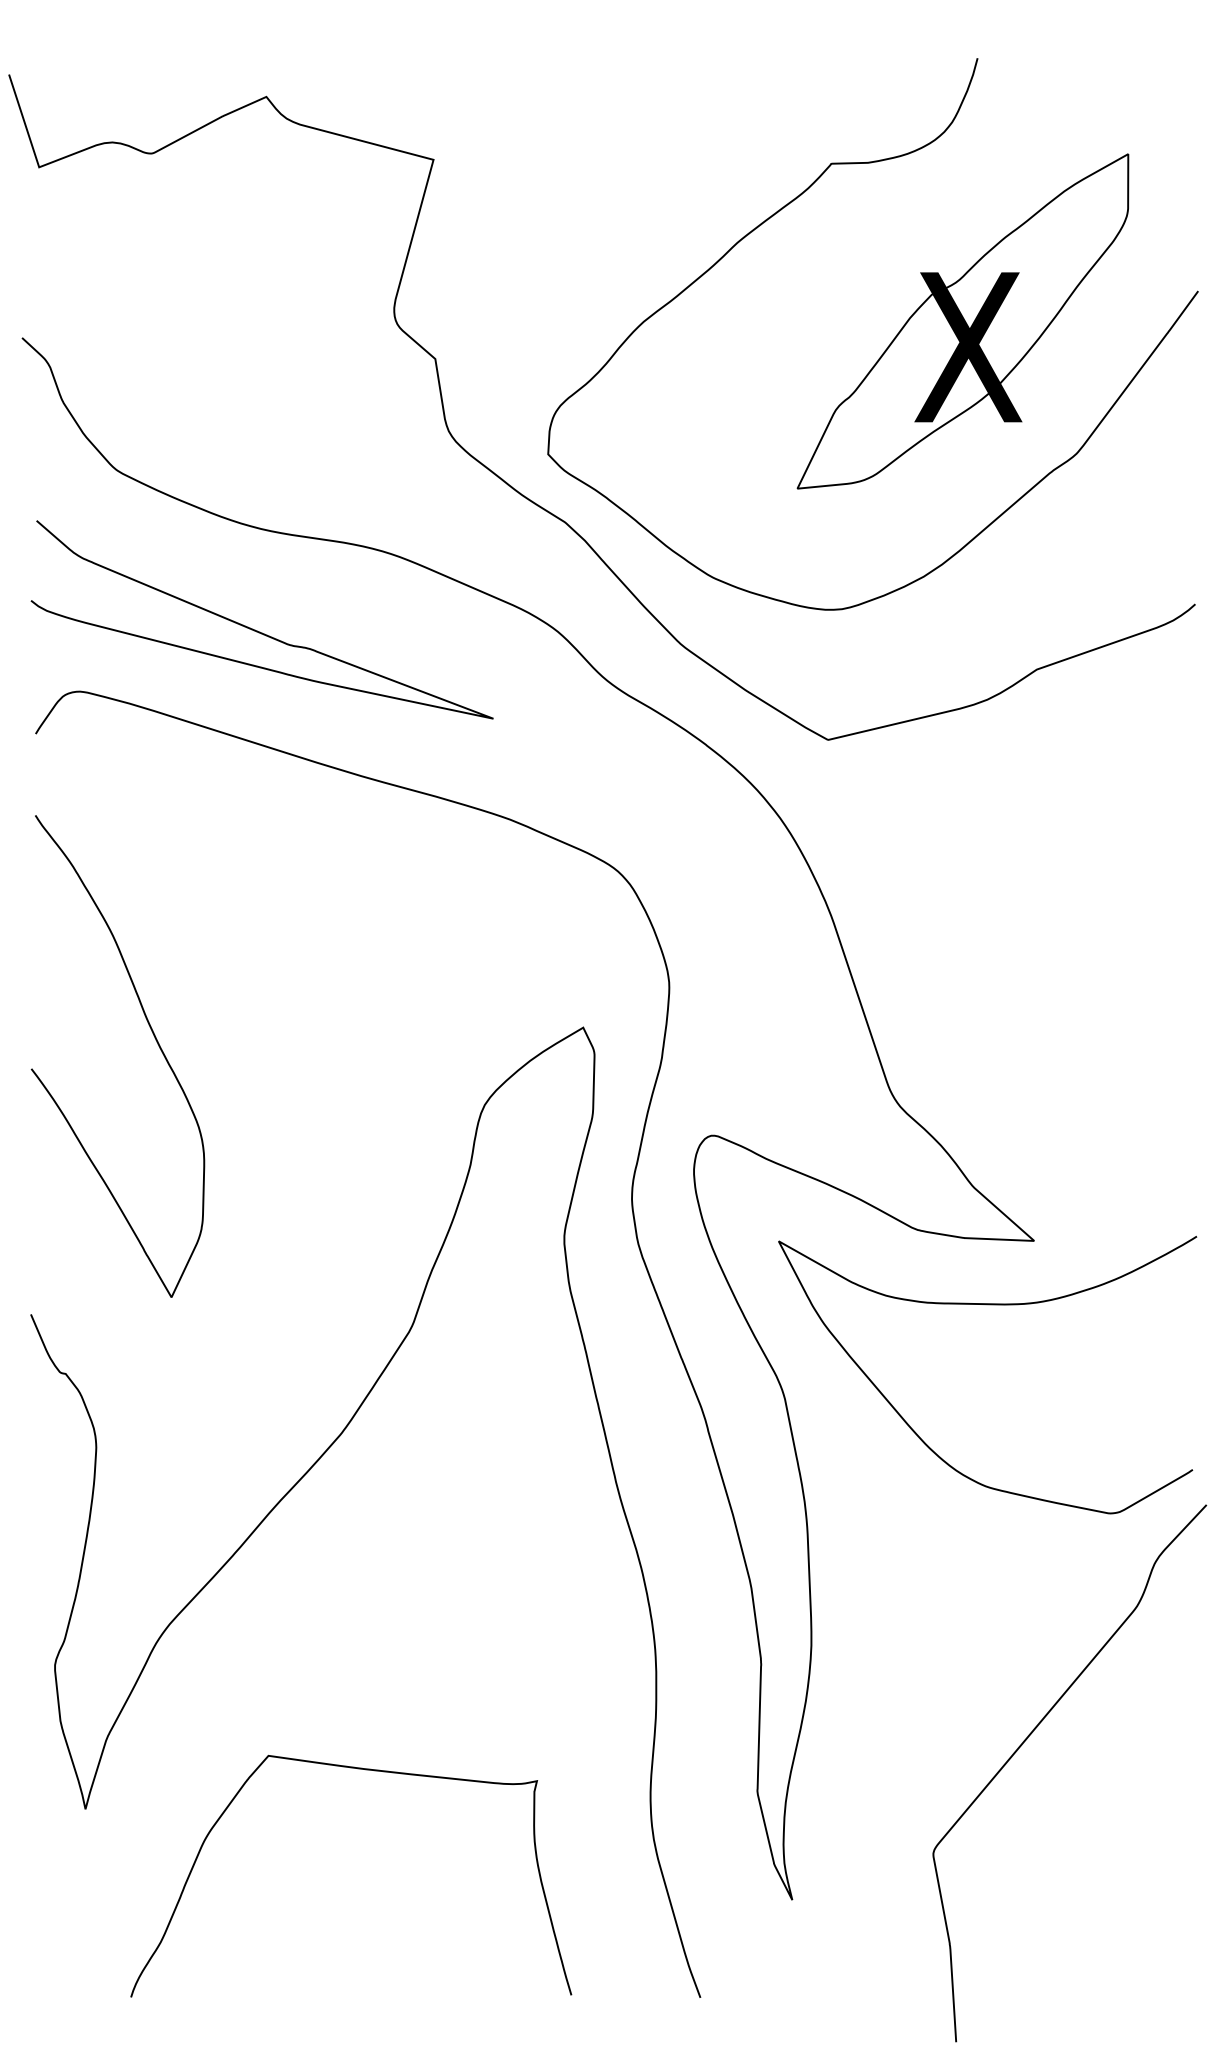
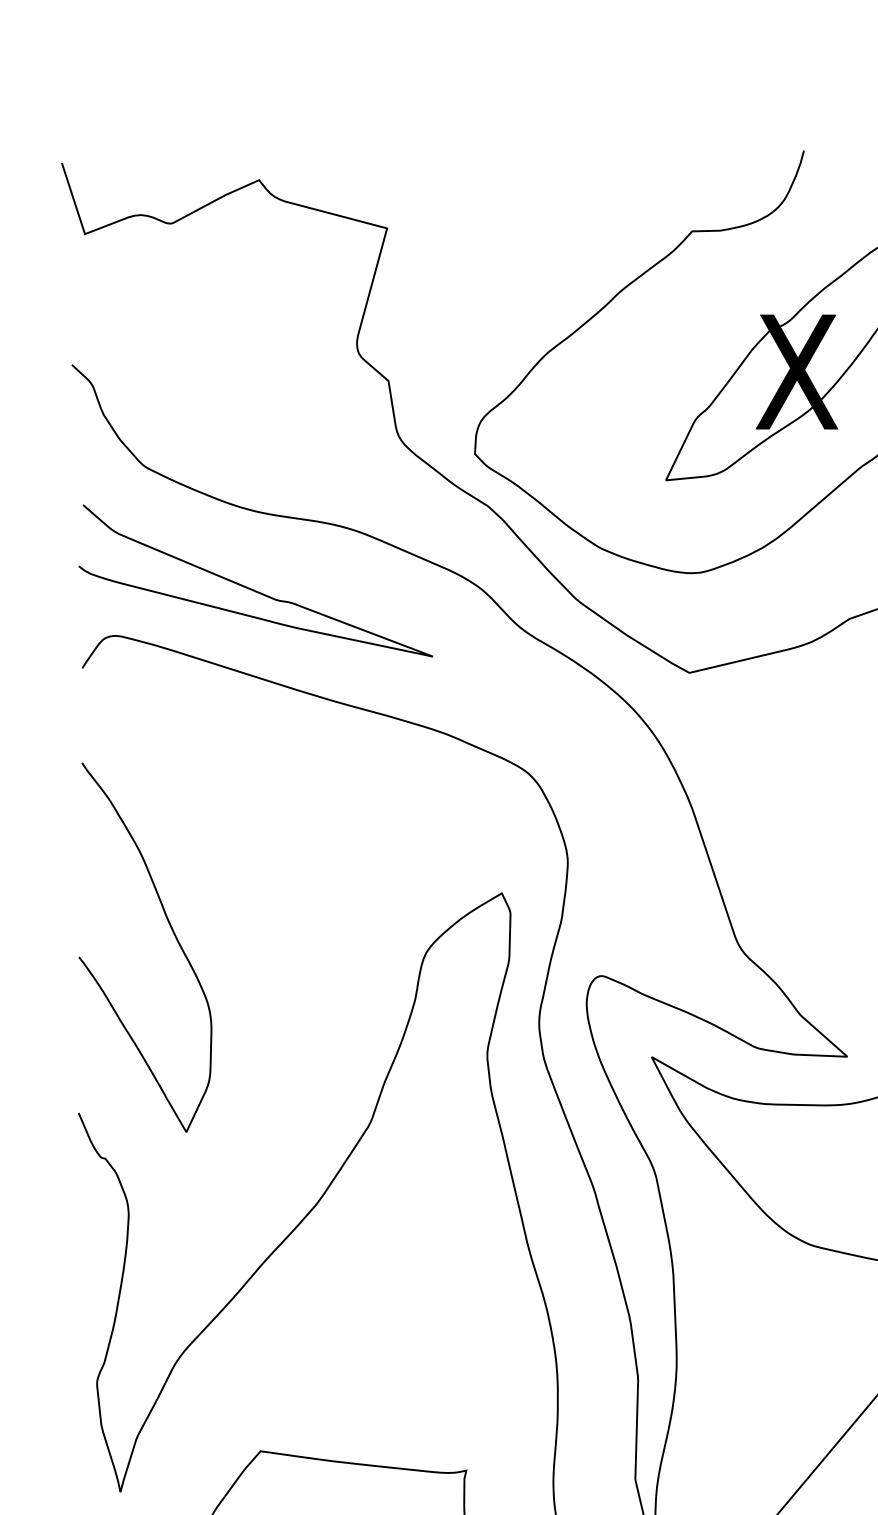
curve: (154, 1038) -> (173, 933), moved

